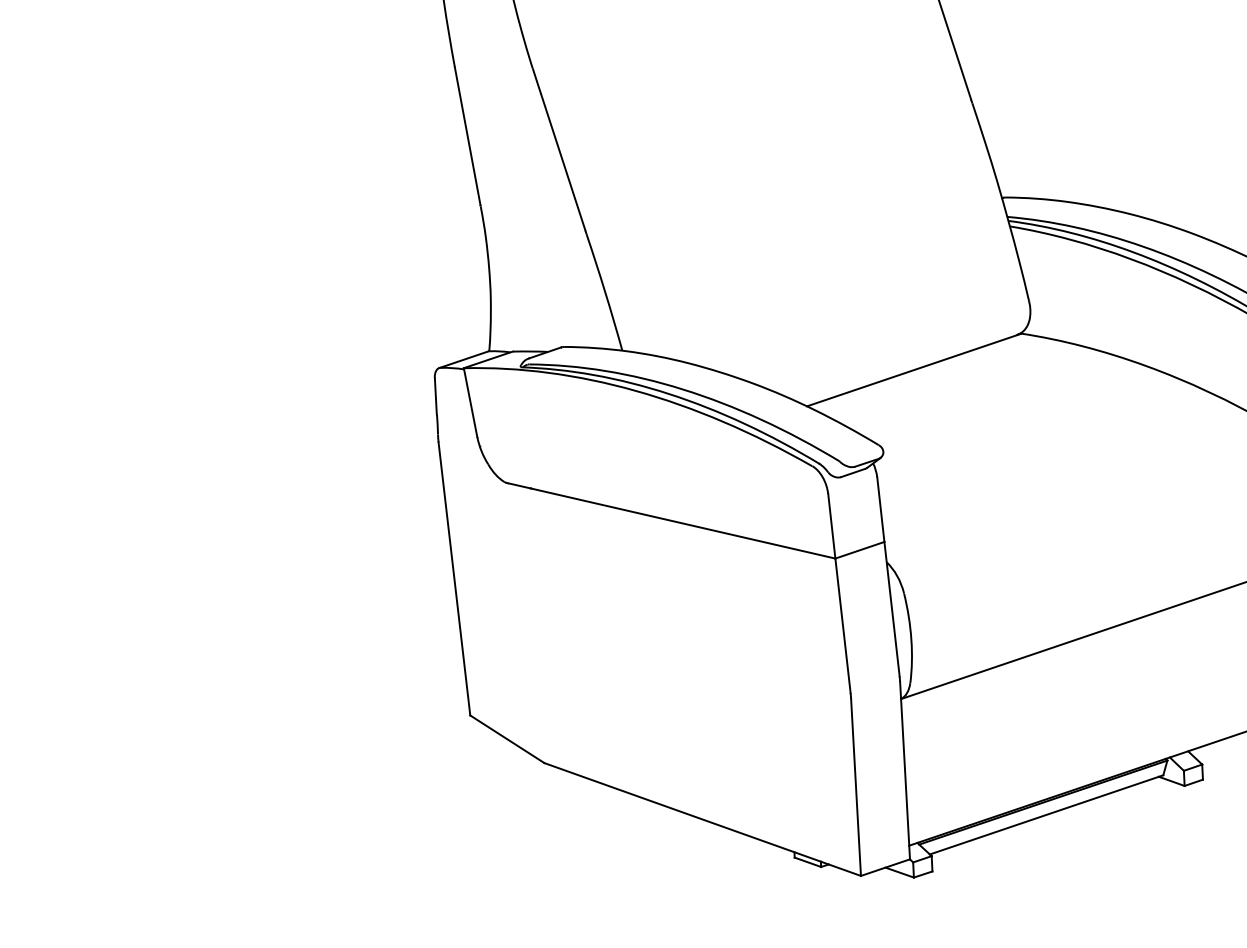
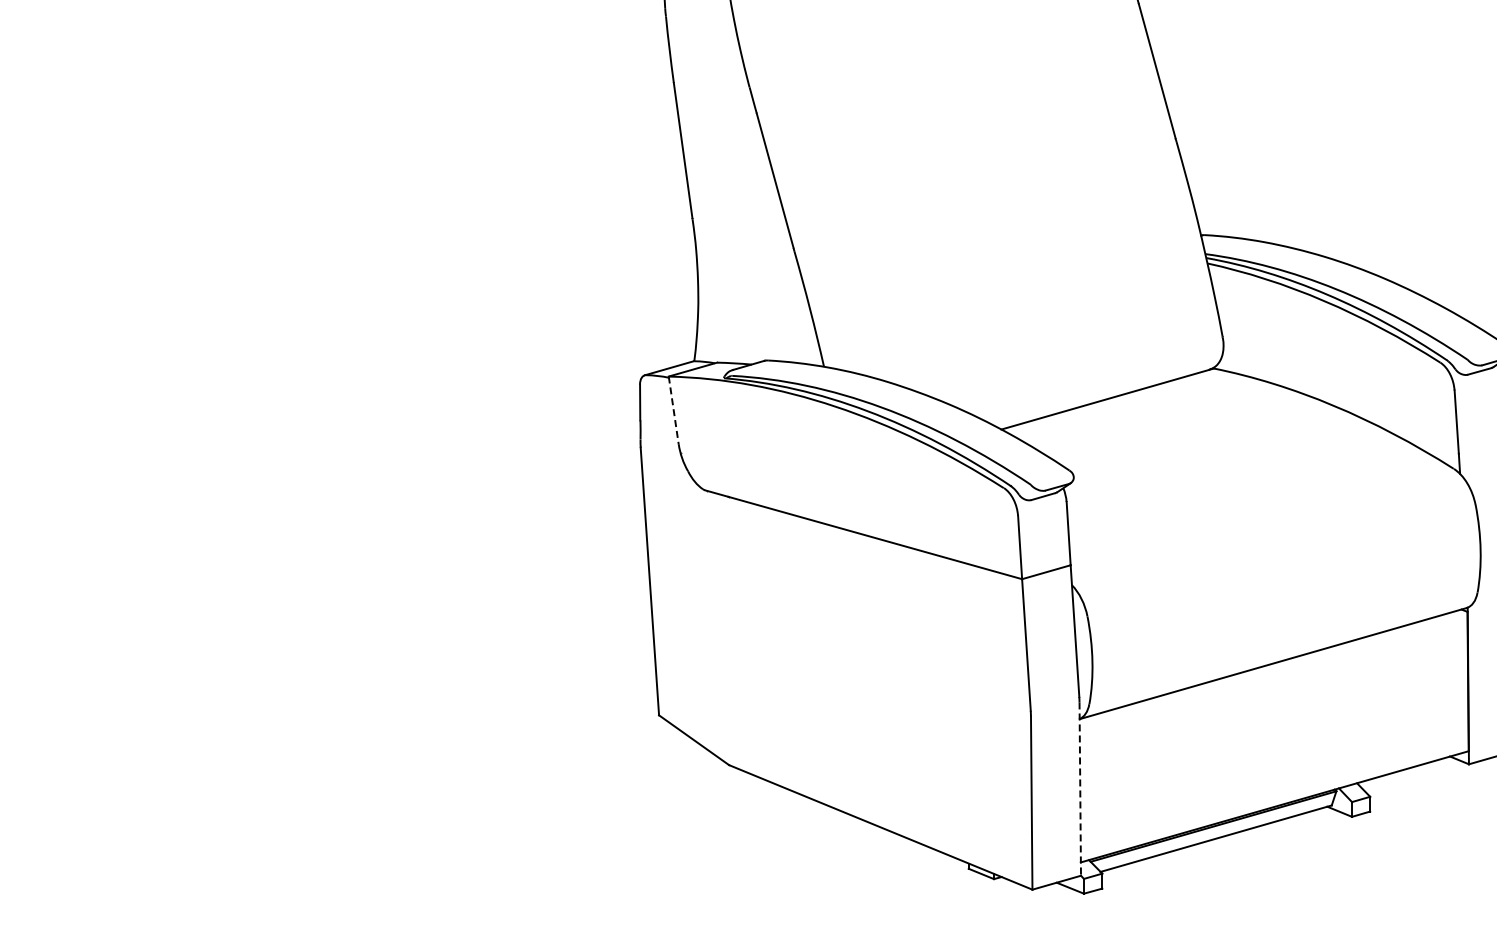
line: (470, 402) -> (673, 410), solid -> dashed
line: (905, 771) -> (1080, 789), solid -> dashed

